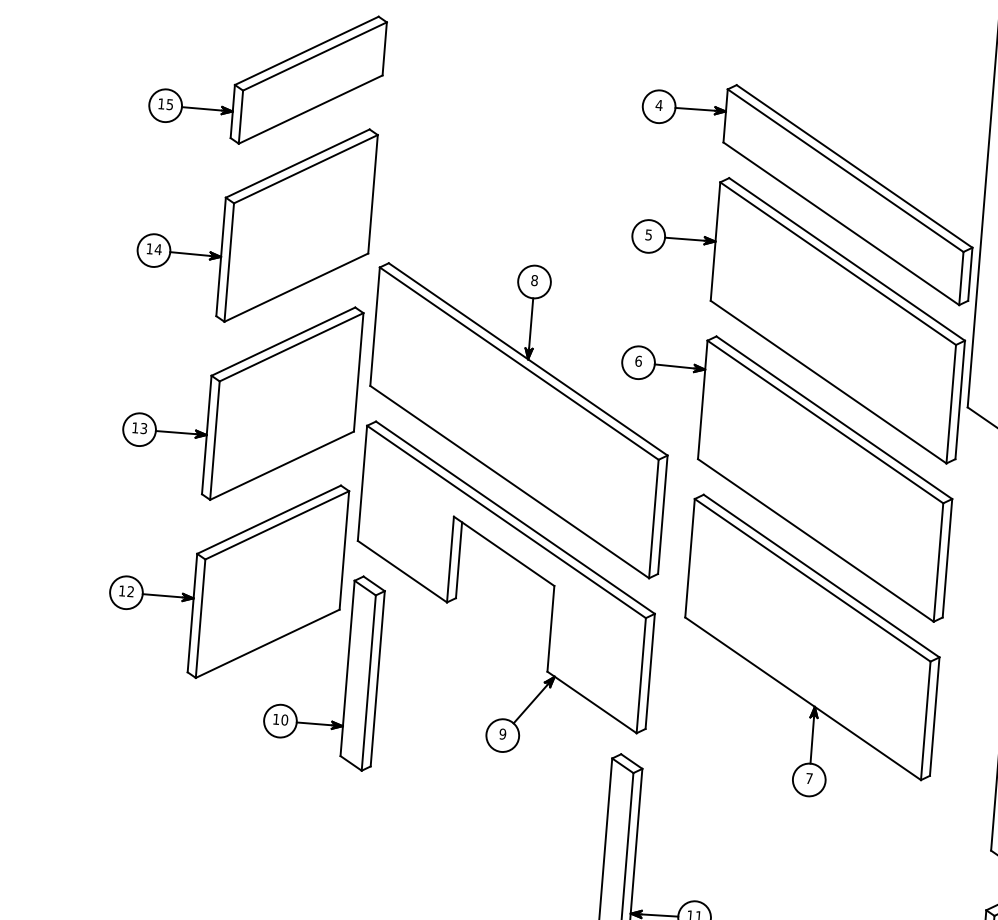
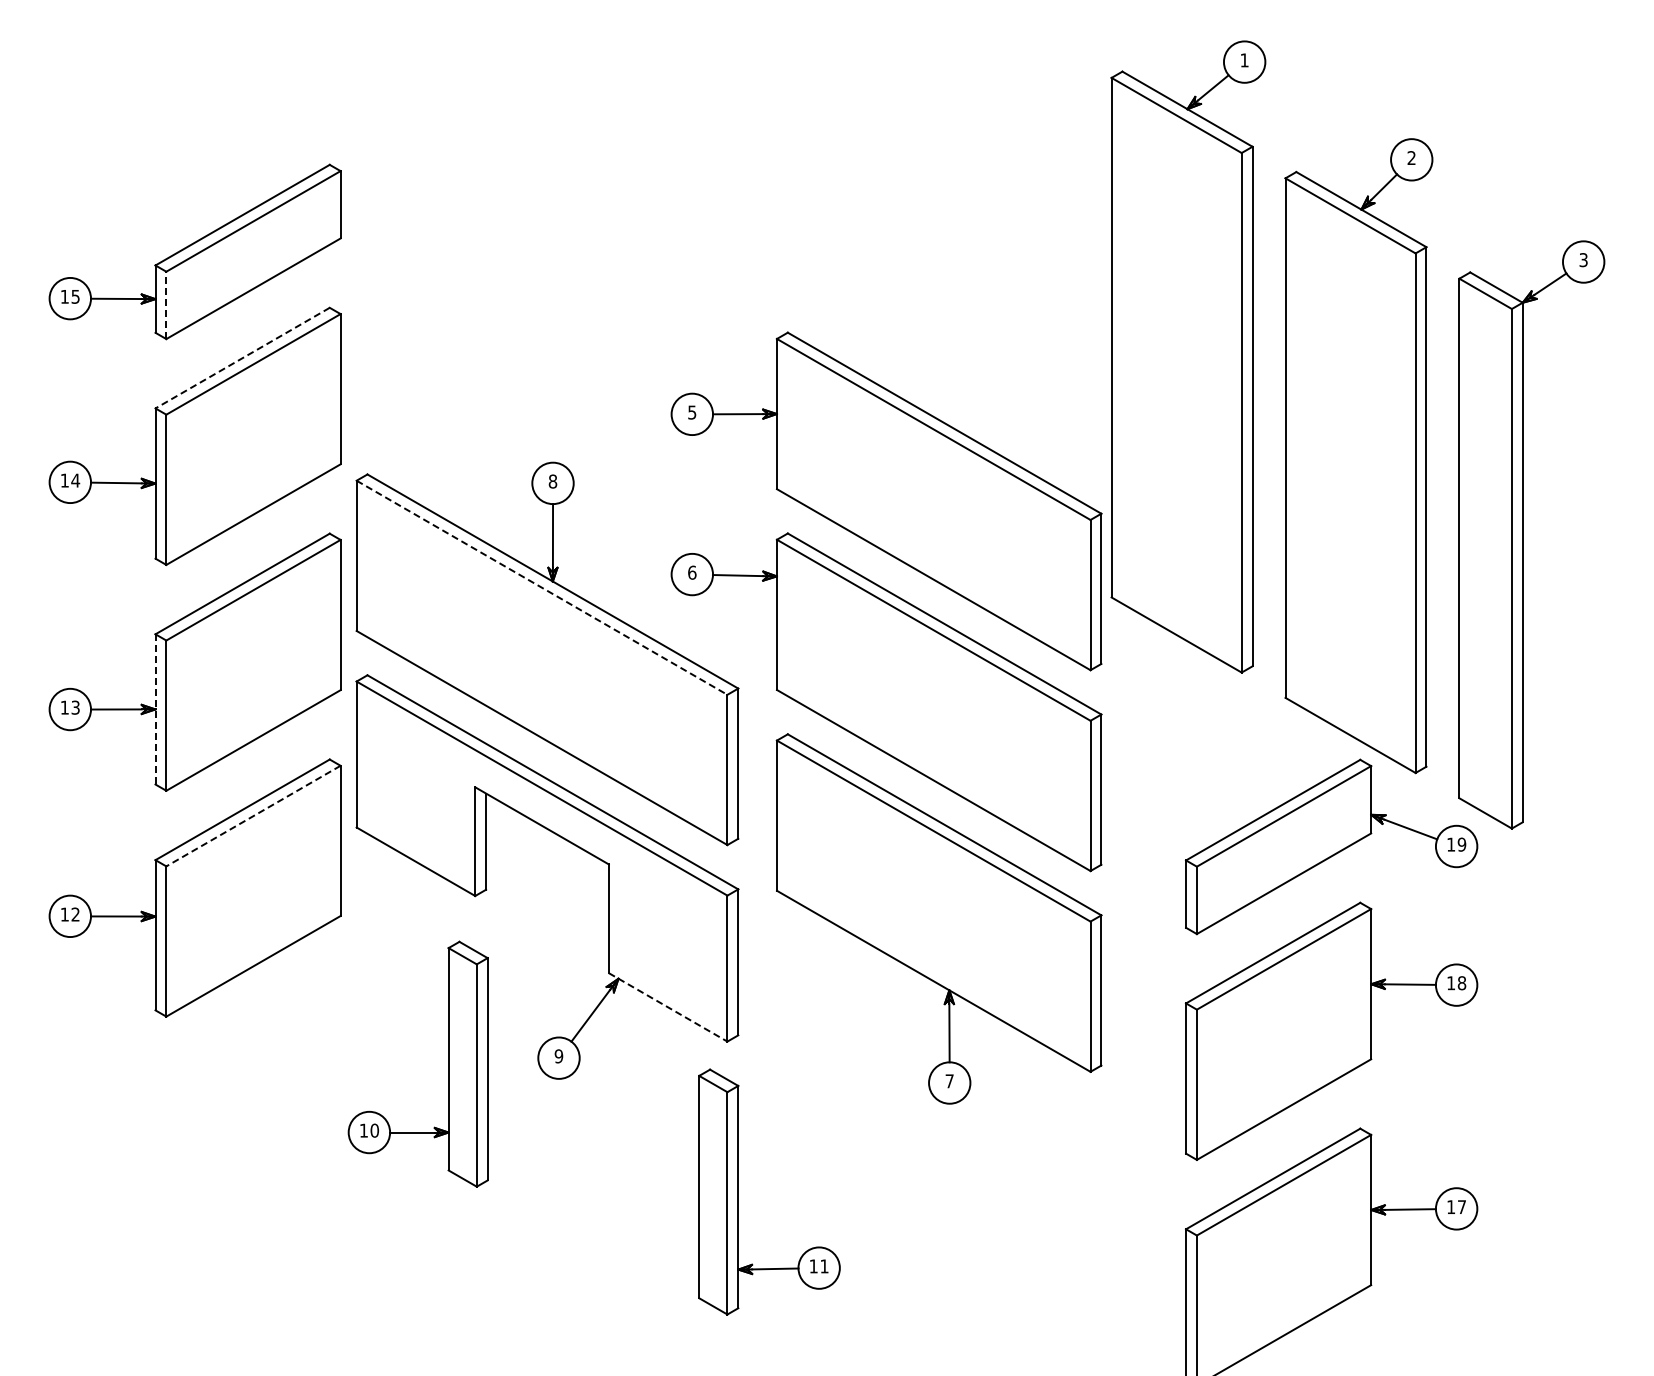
line: (241, 117) -> (166, 305), solid -> dashed
line: (297, 163) -> (242, 358), solid -> dashed
part: (806, 191) -> (886, 341), removed
line: (519, 364) -> (542, 588), solid -> dashed
line: (206, 435) -> (155, 709), solid -> dashed
line: (277, 525) -> (253, 816), solid -> dashed
part: (347, 671) -> (448, 1063), moved
line: (592, 702) -> (668, 1007), solid -> dashed

